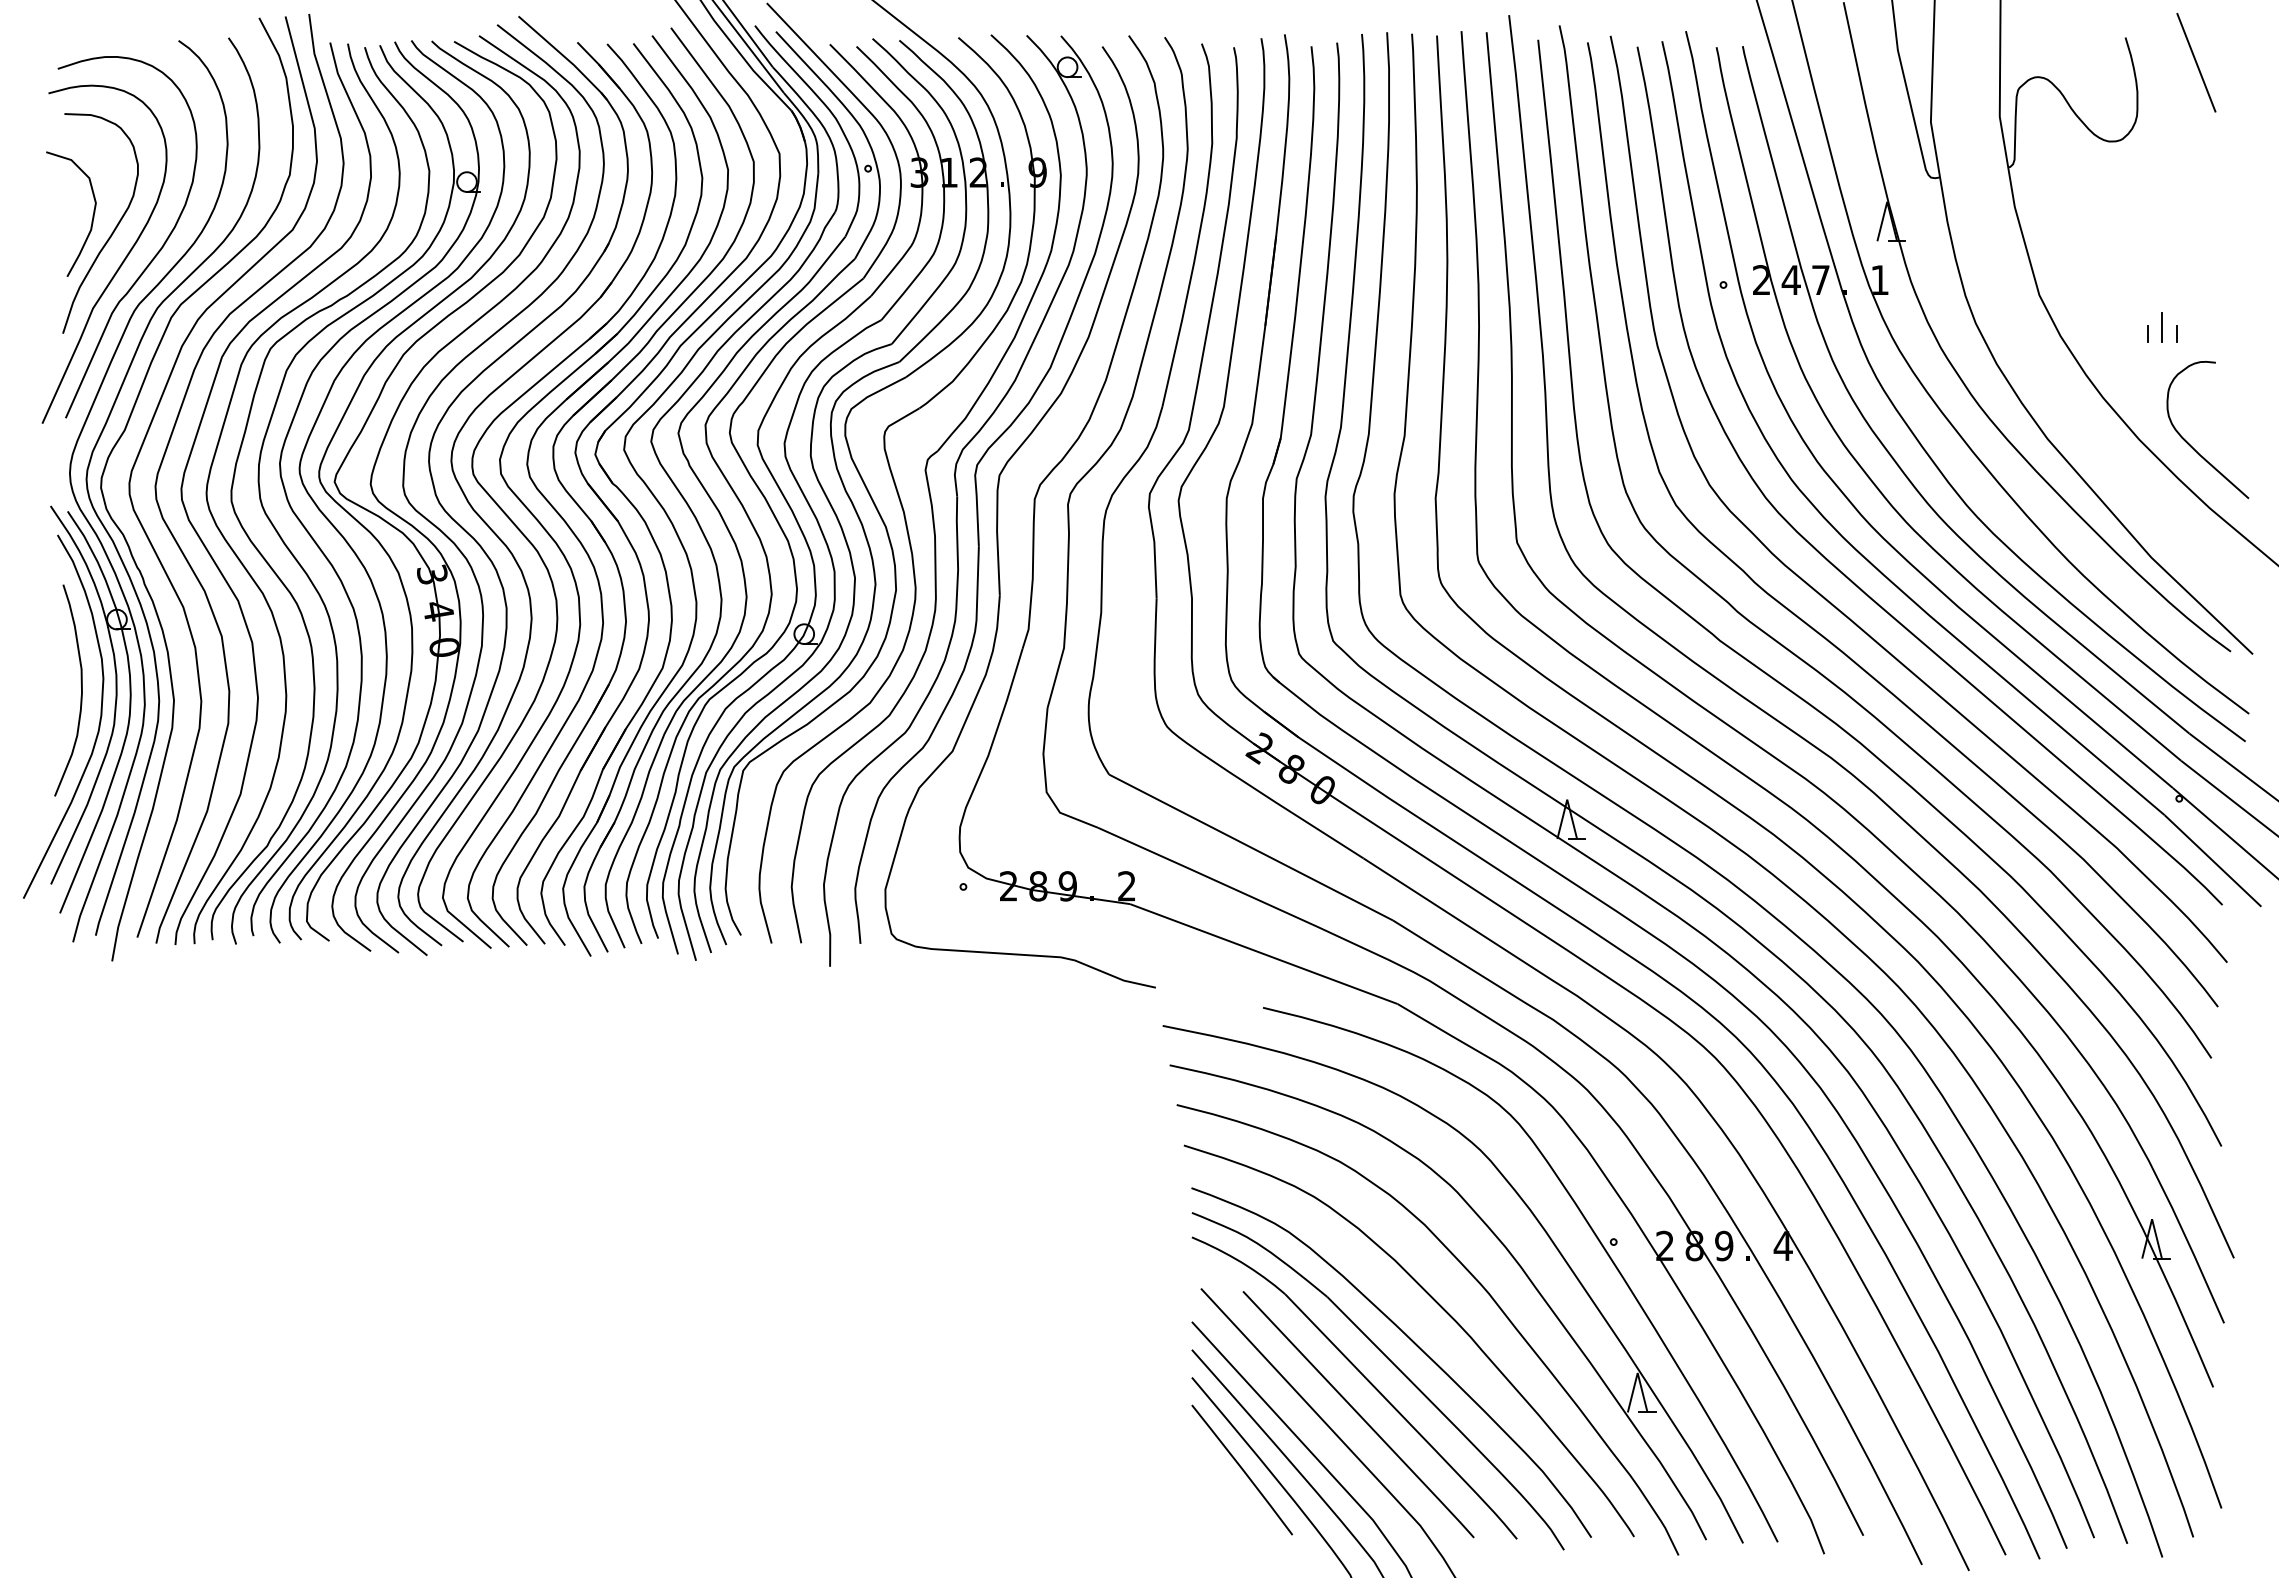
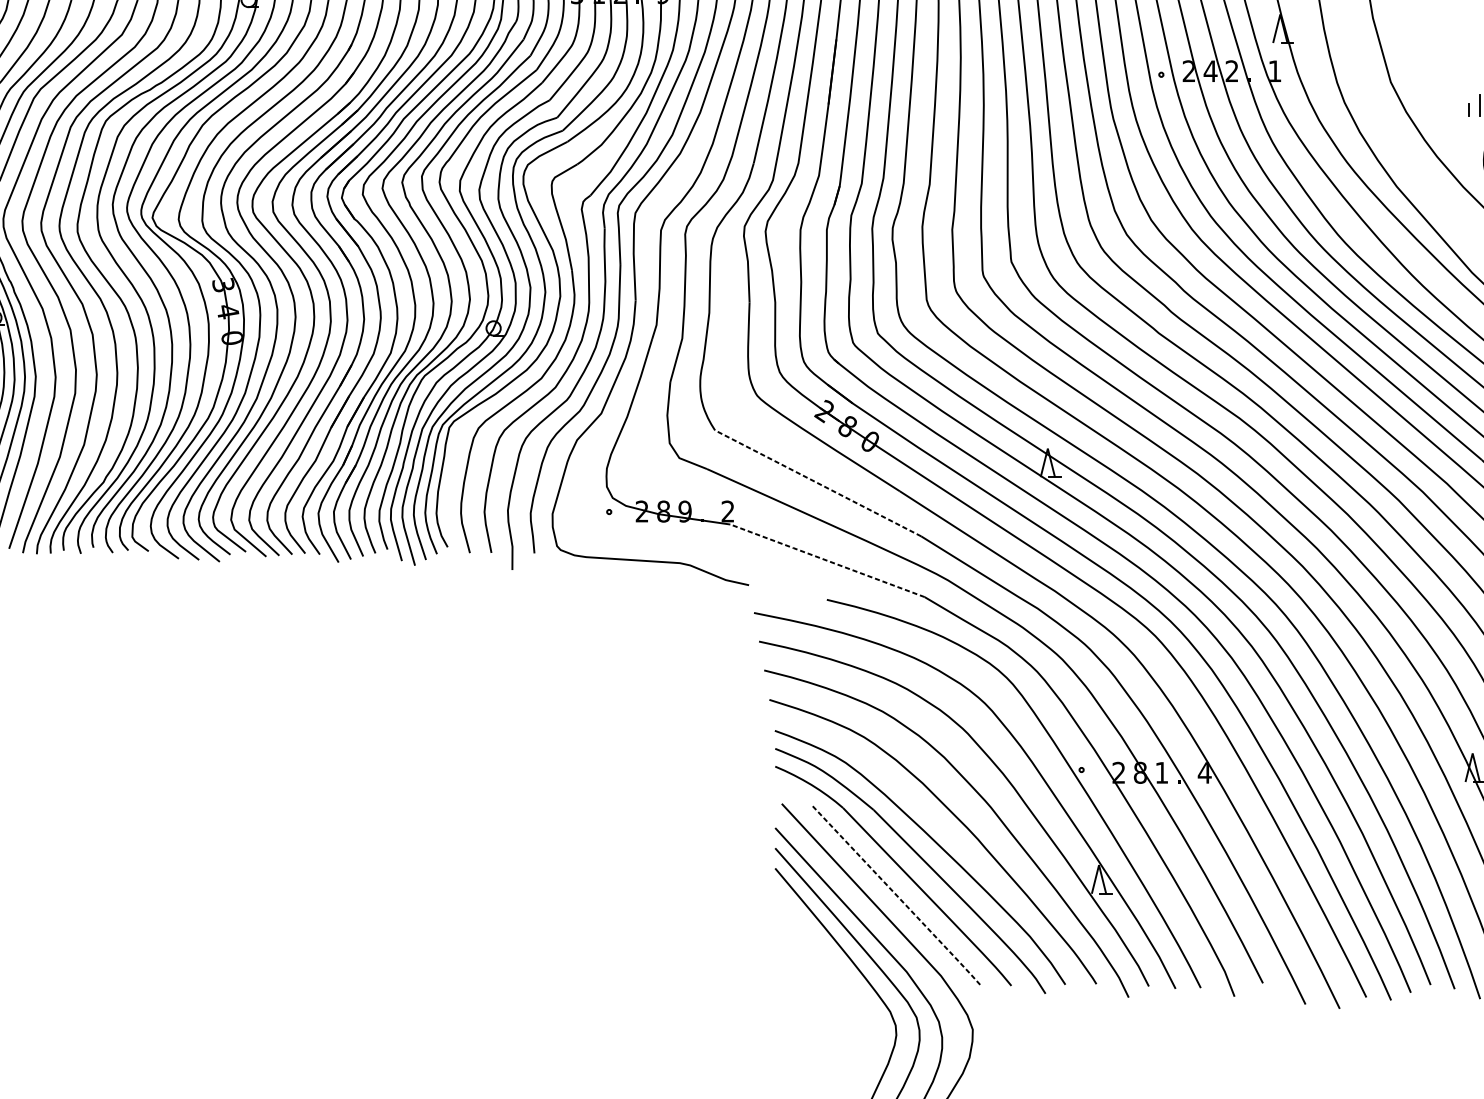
text: (1820, 279) -> (1231, 70), 7 -> 2
line: (1249, 846) -> (817, 482), solid -> dashed
line: (1263, 953) -> (827, 560), solid -> dashed
text: (1724, 1245) -> (1162, 772), 9 -> 1
line: (1359, 1415) -> (896, 895), solid -> dashed
line: (1242, 1469) -> (811, 935), removed

